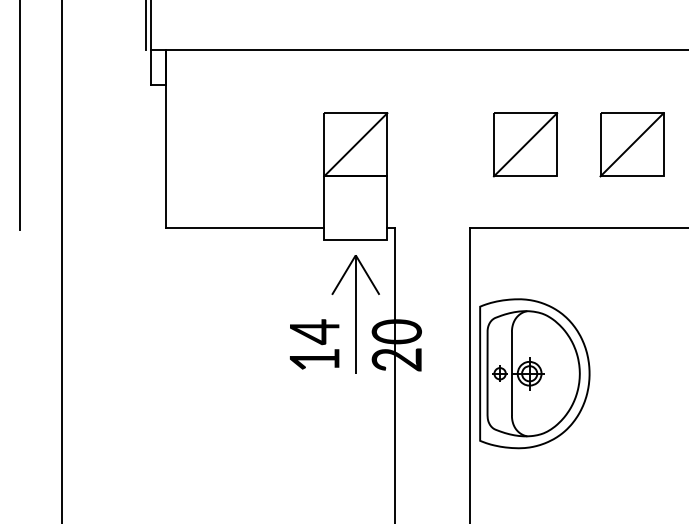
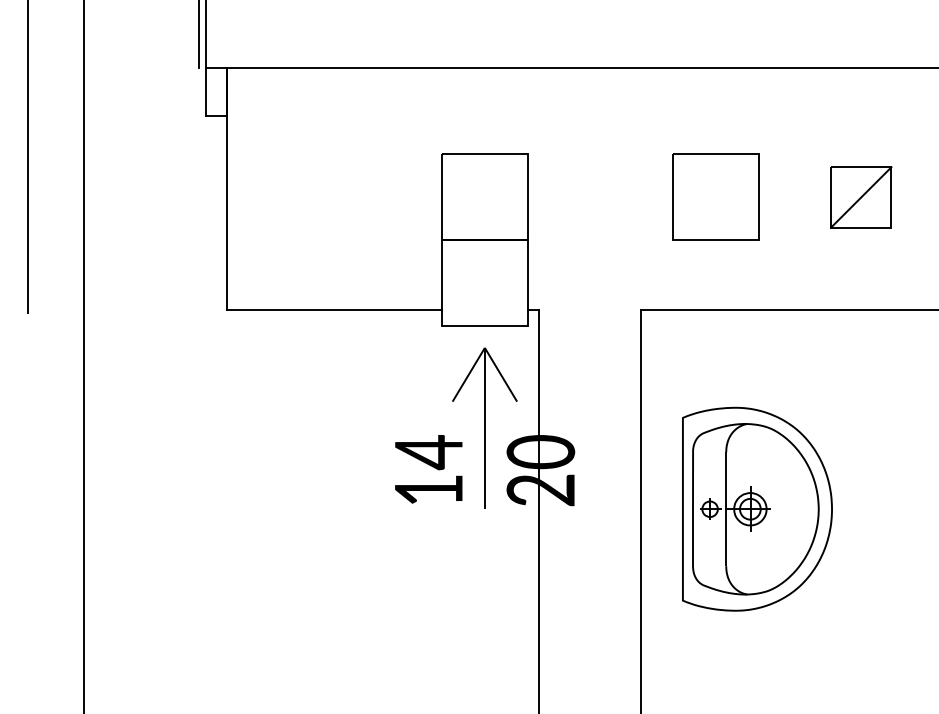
line: (355, 144) -> (484, 196), removed
line: (525, 144) -> (716, 196), removed
part: (631, 144) -> (860, 196), size x0.7
part: (534, 373) -> (756, 508), moved

